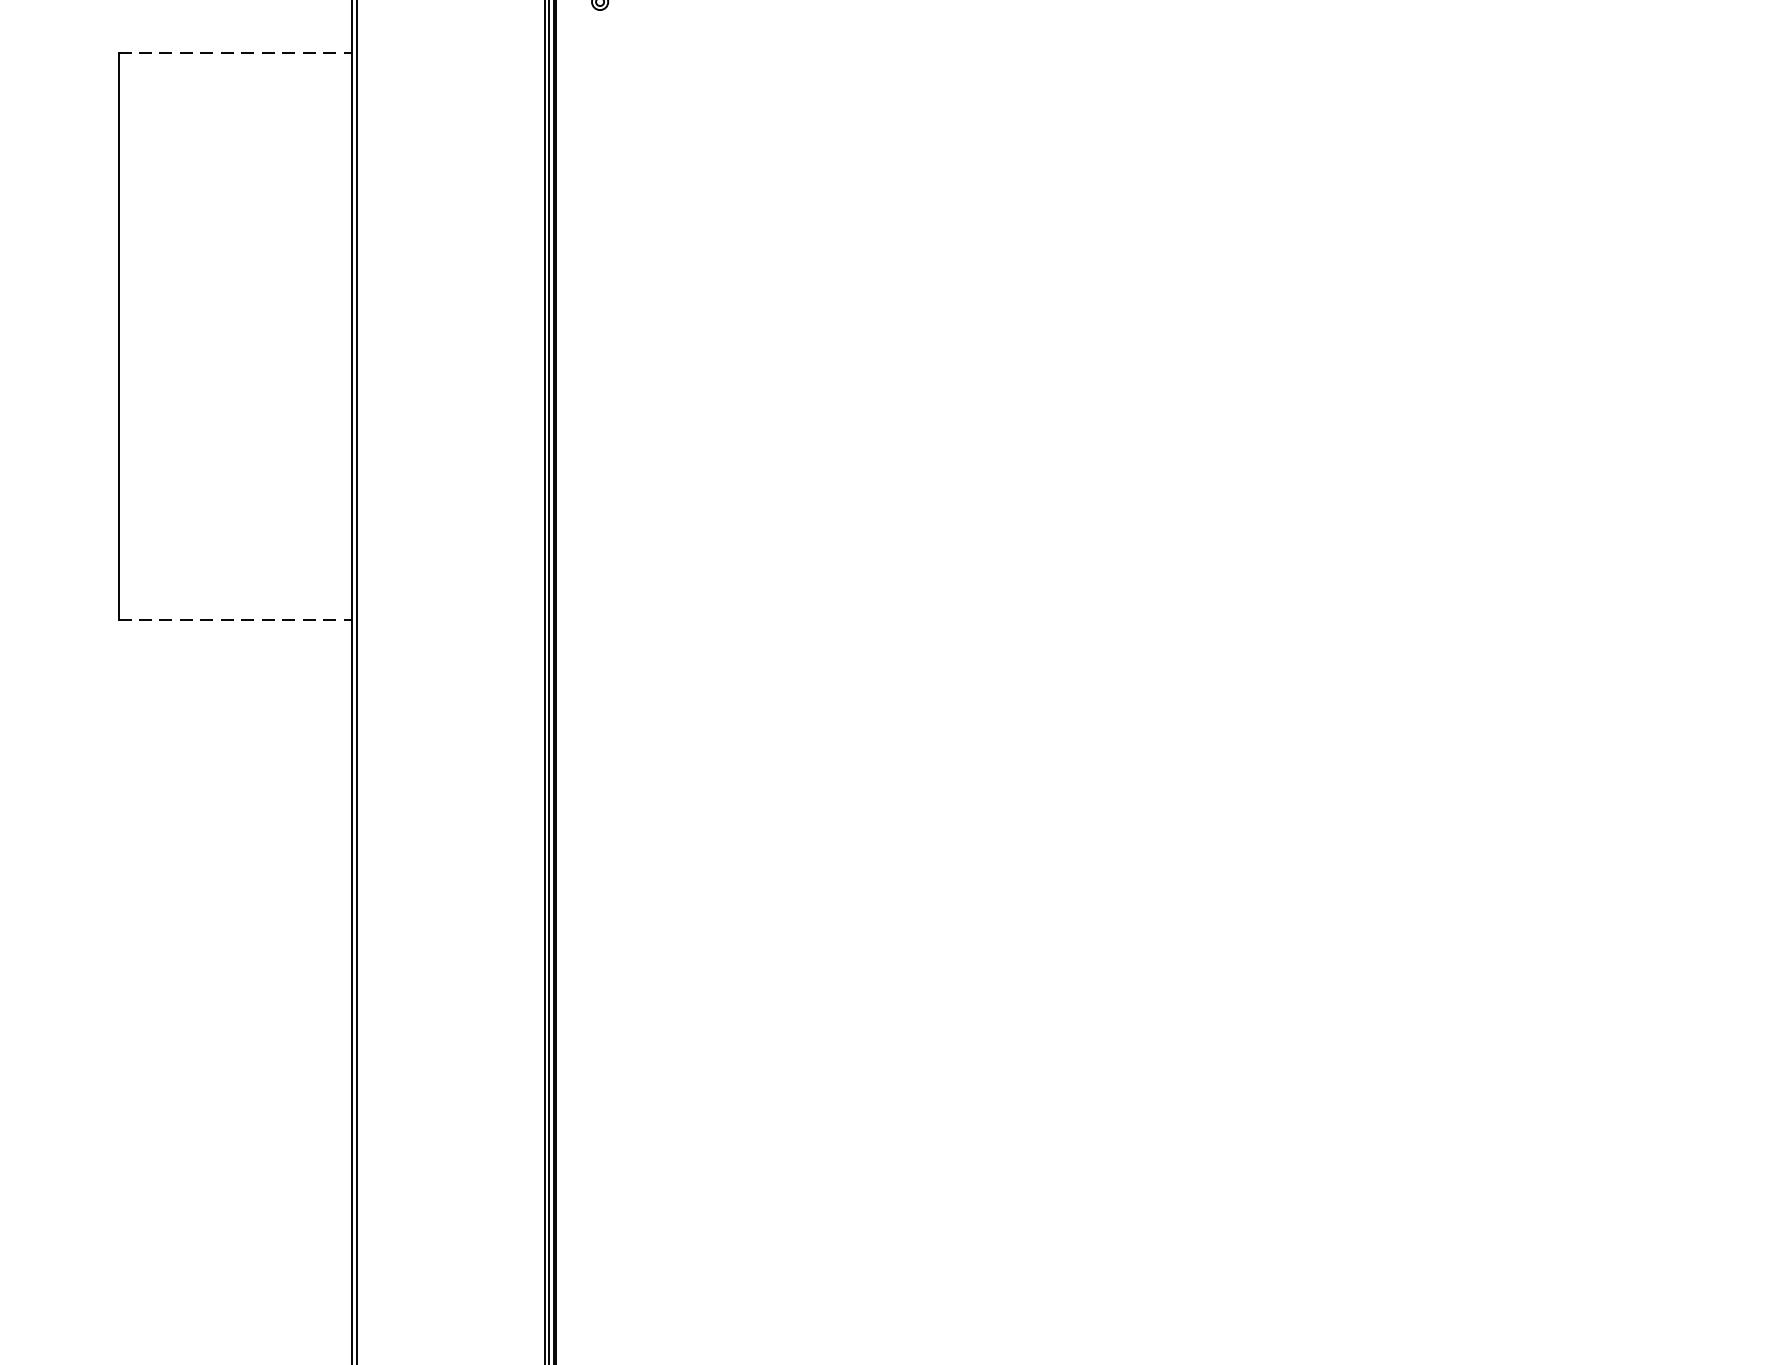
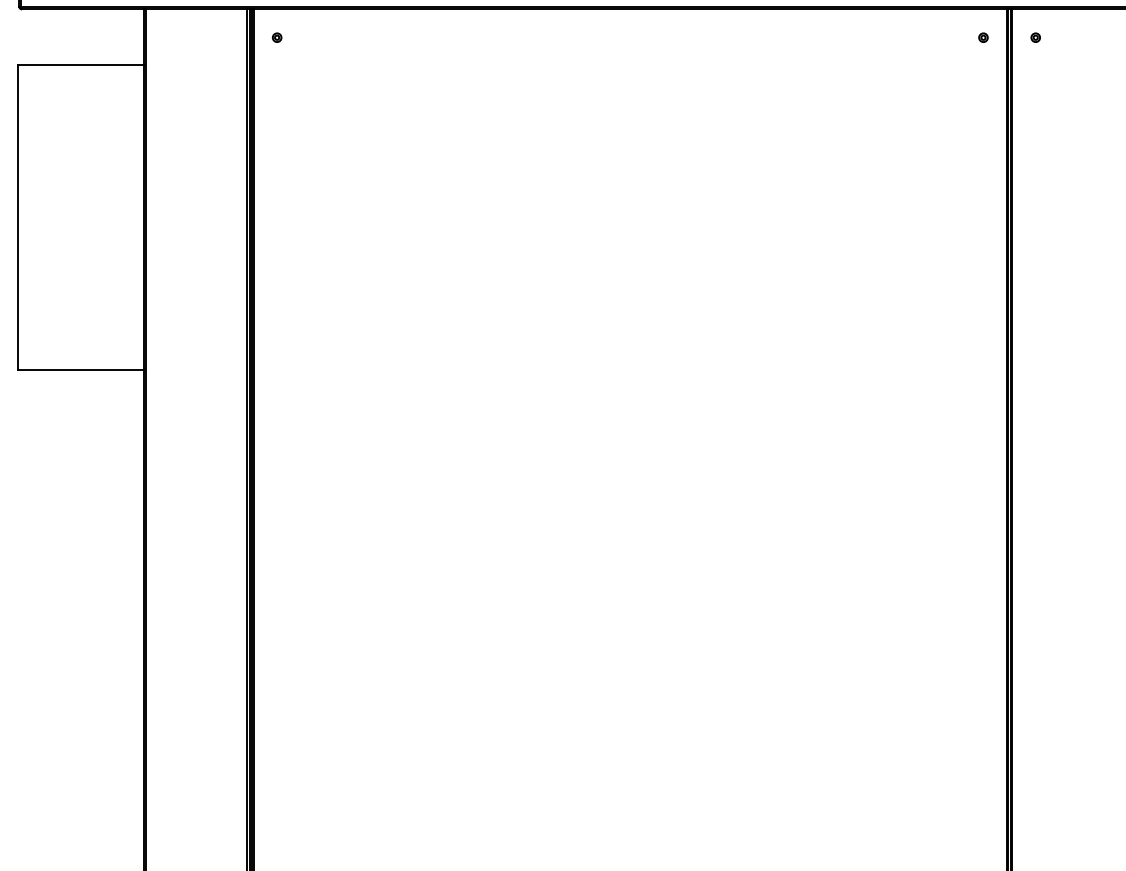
line: (236, 53) -> (81, 65), dashed -> solid
line: (236, 620) -> (81, 370), dashed -> solid

